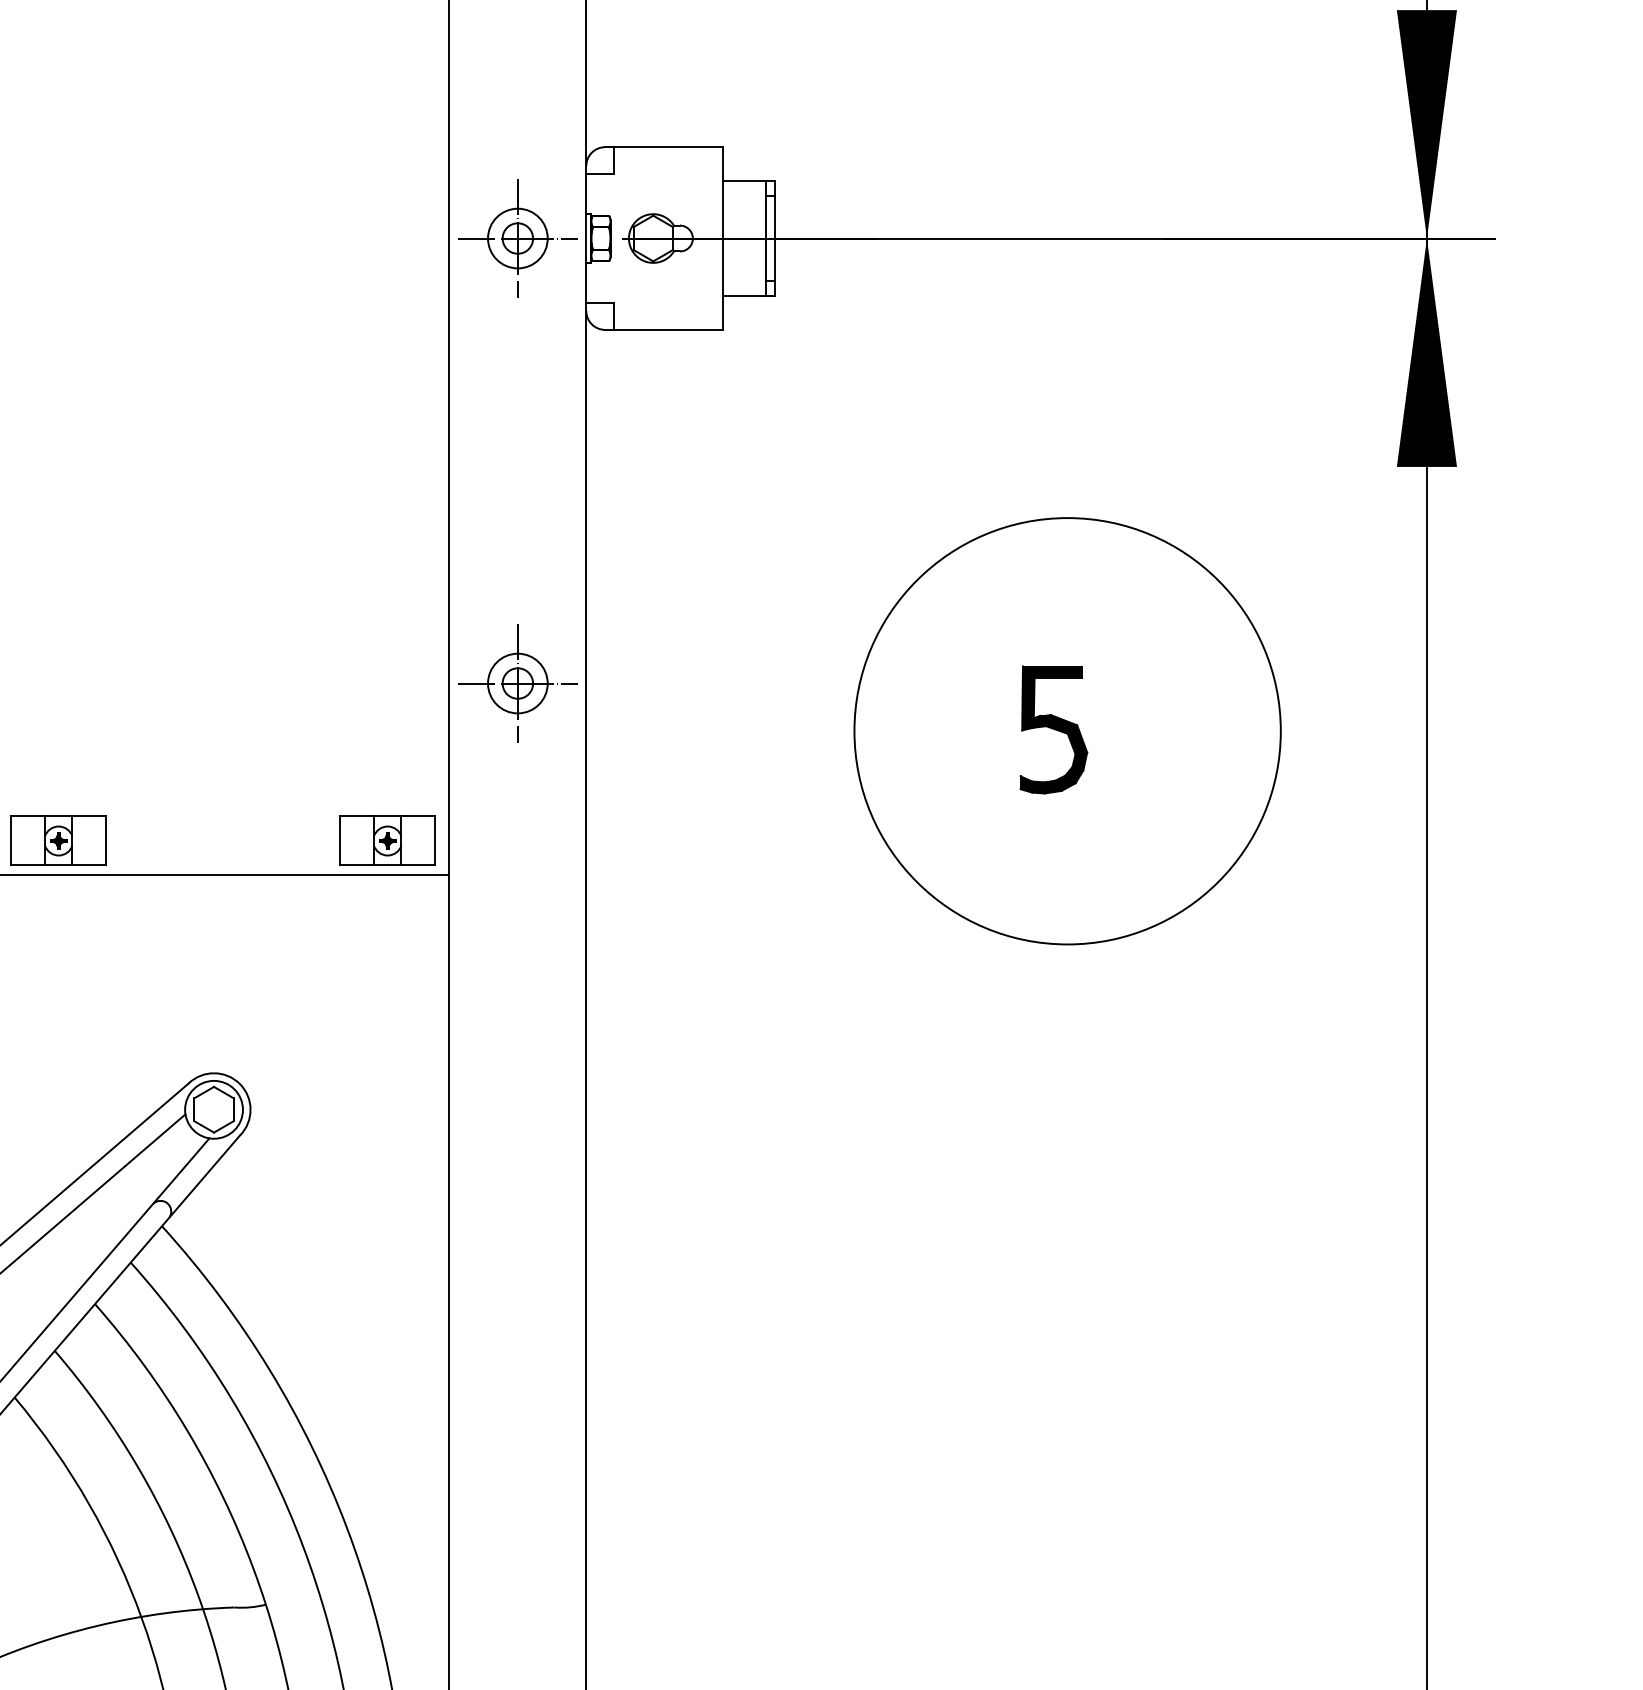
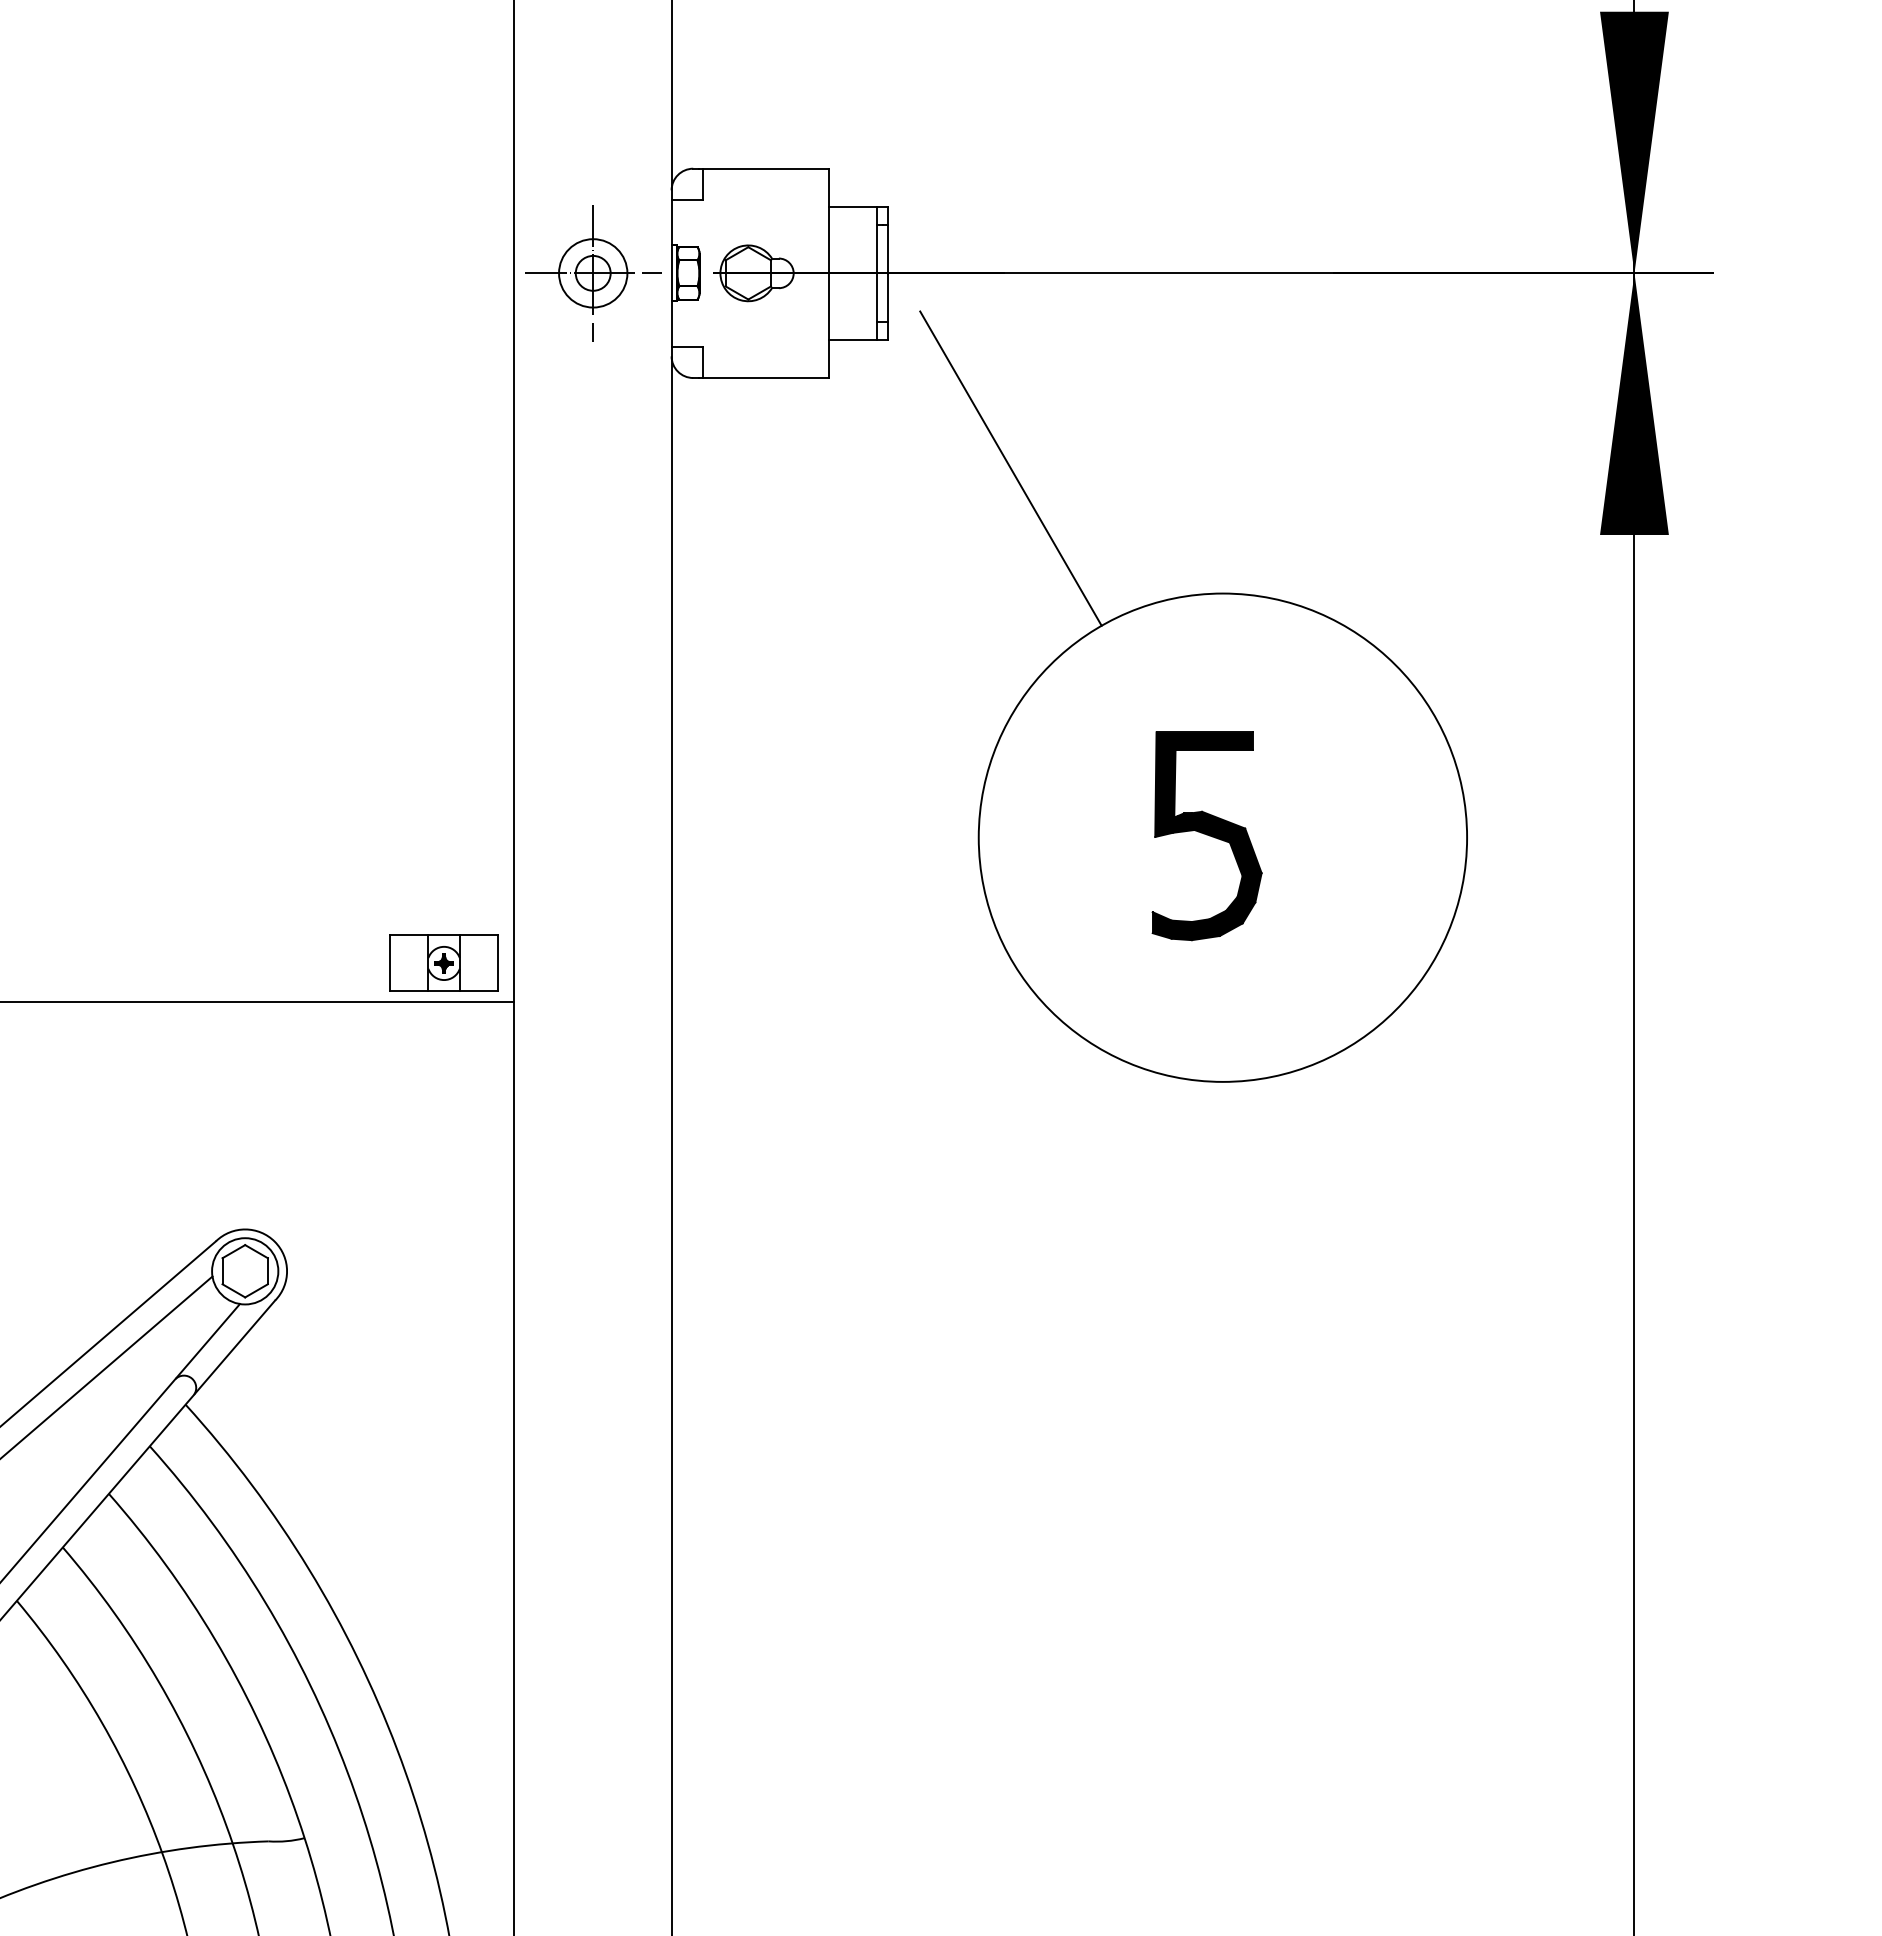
line: (882, 408) -> (1010, 468), added
part: (517, 683) -> (592, 783), removed
part: (1053, 729) -> (1206, 835), size x1.43
part: (58, 840) -> (67, 962), removed

